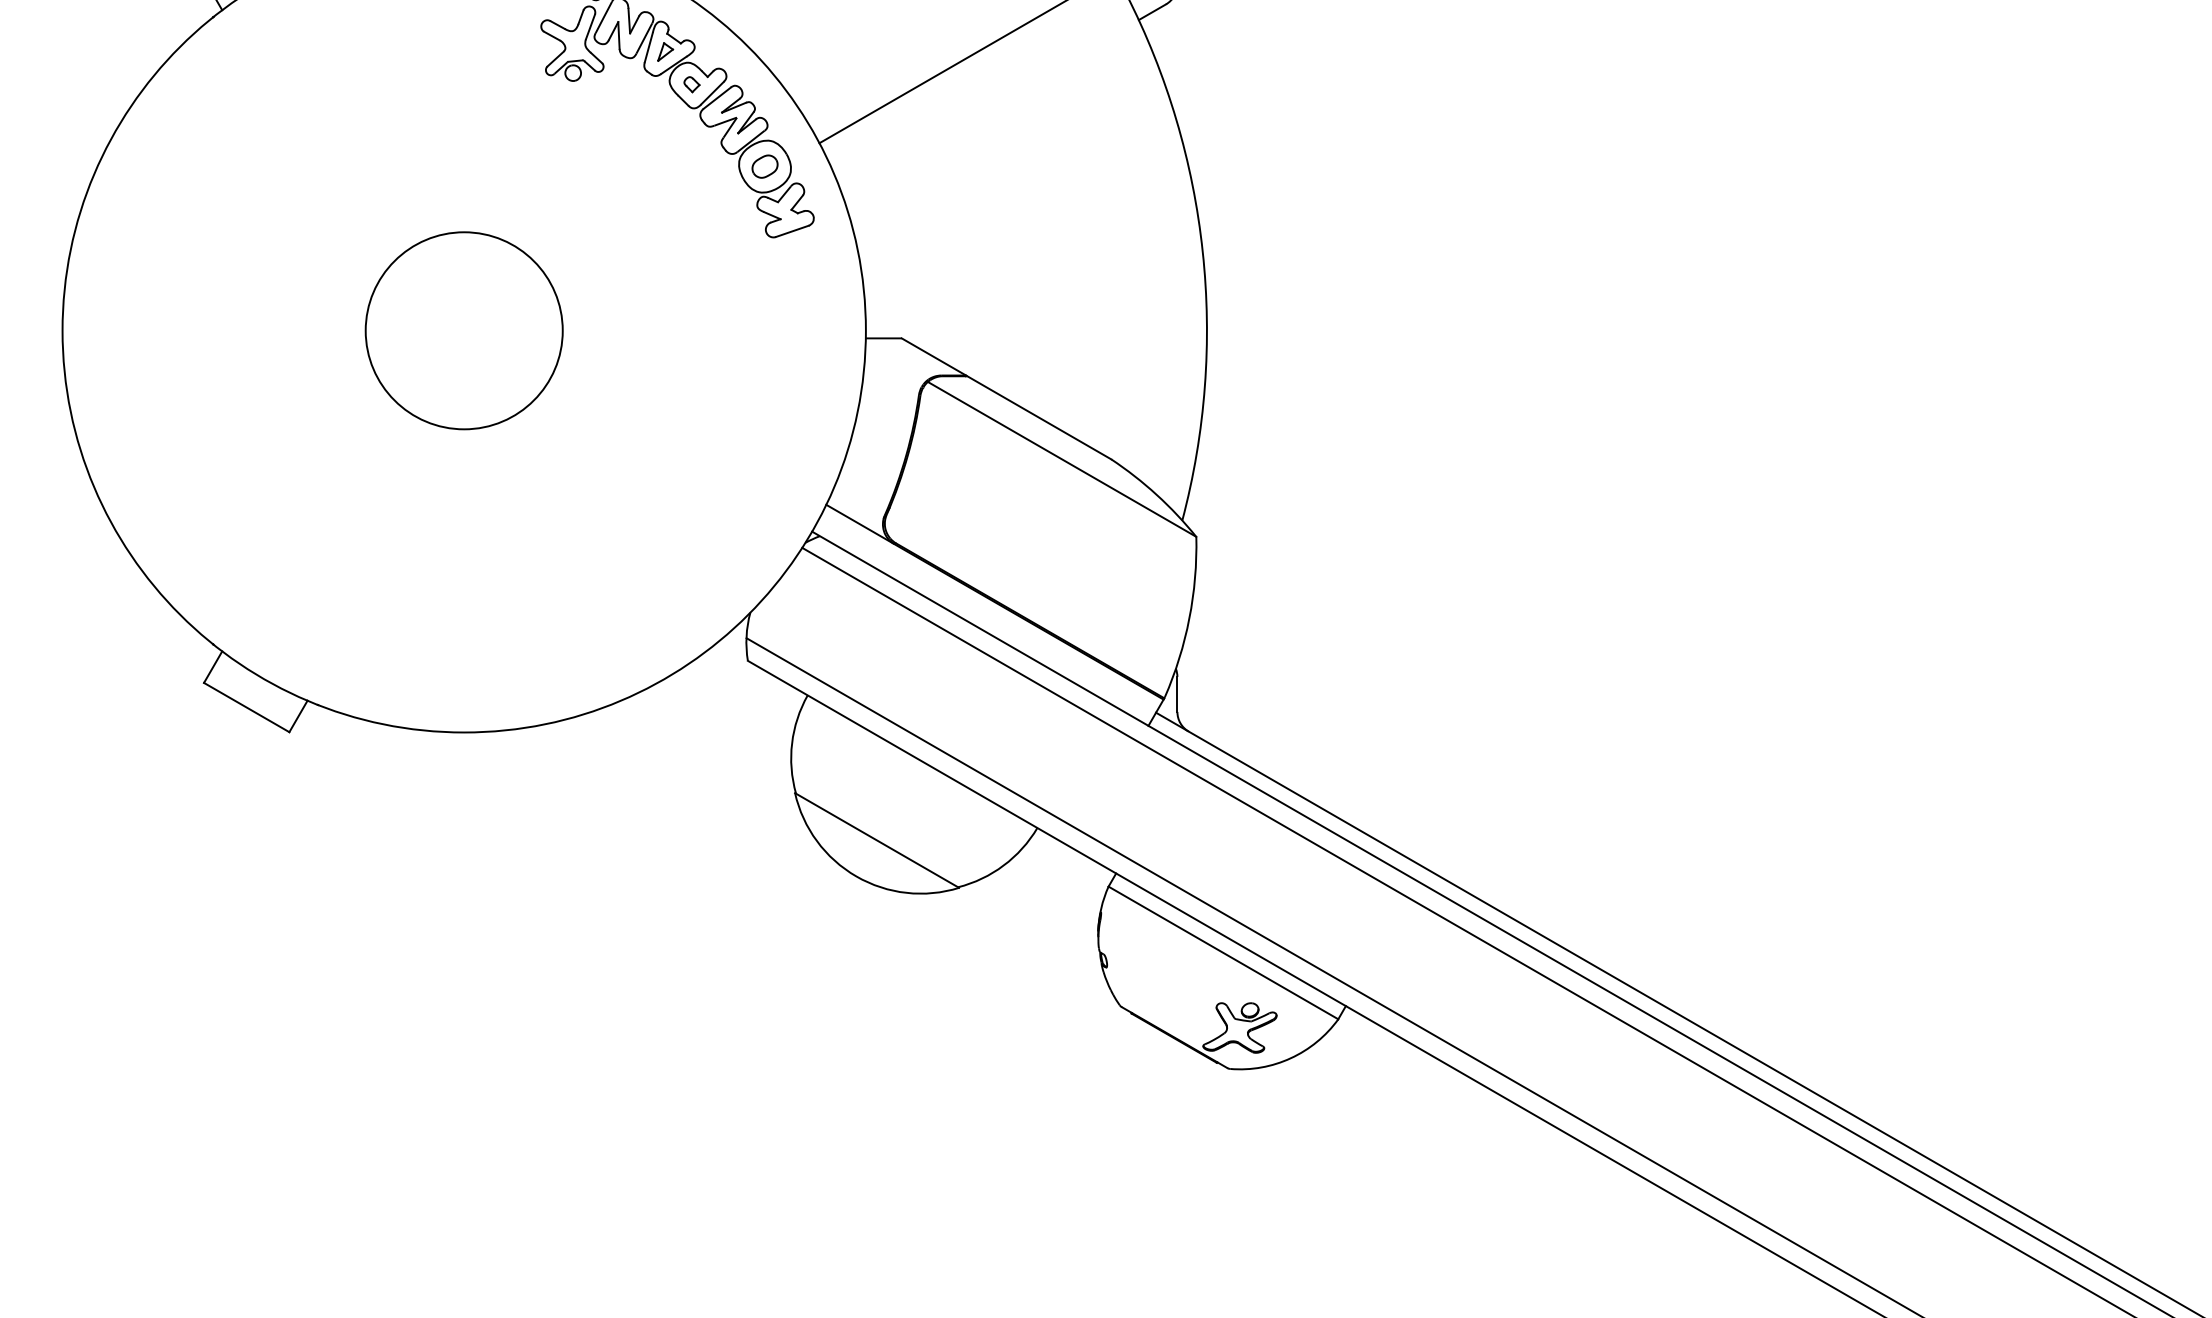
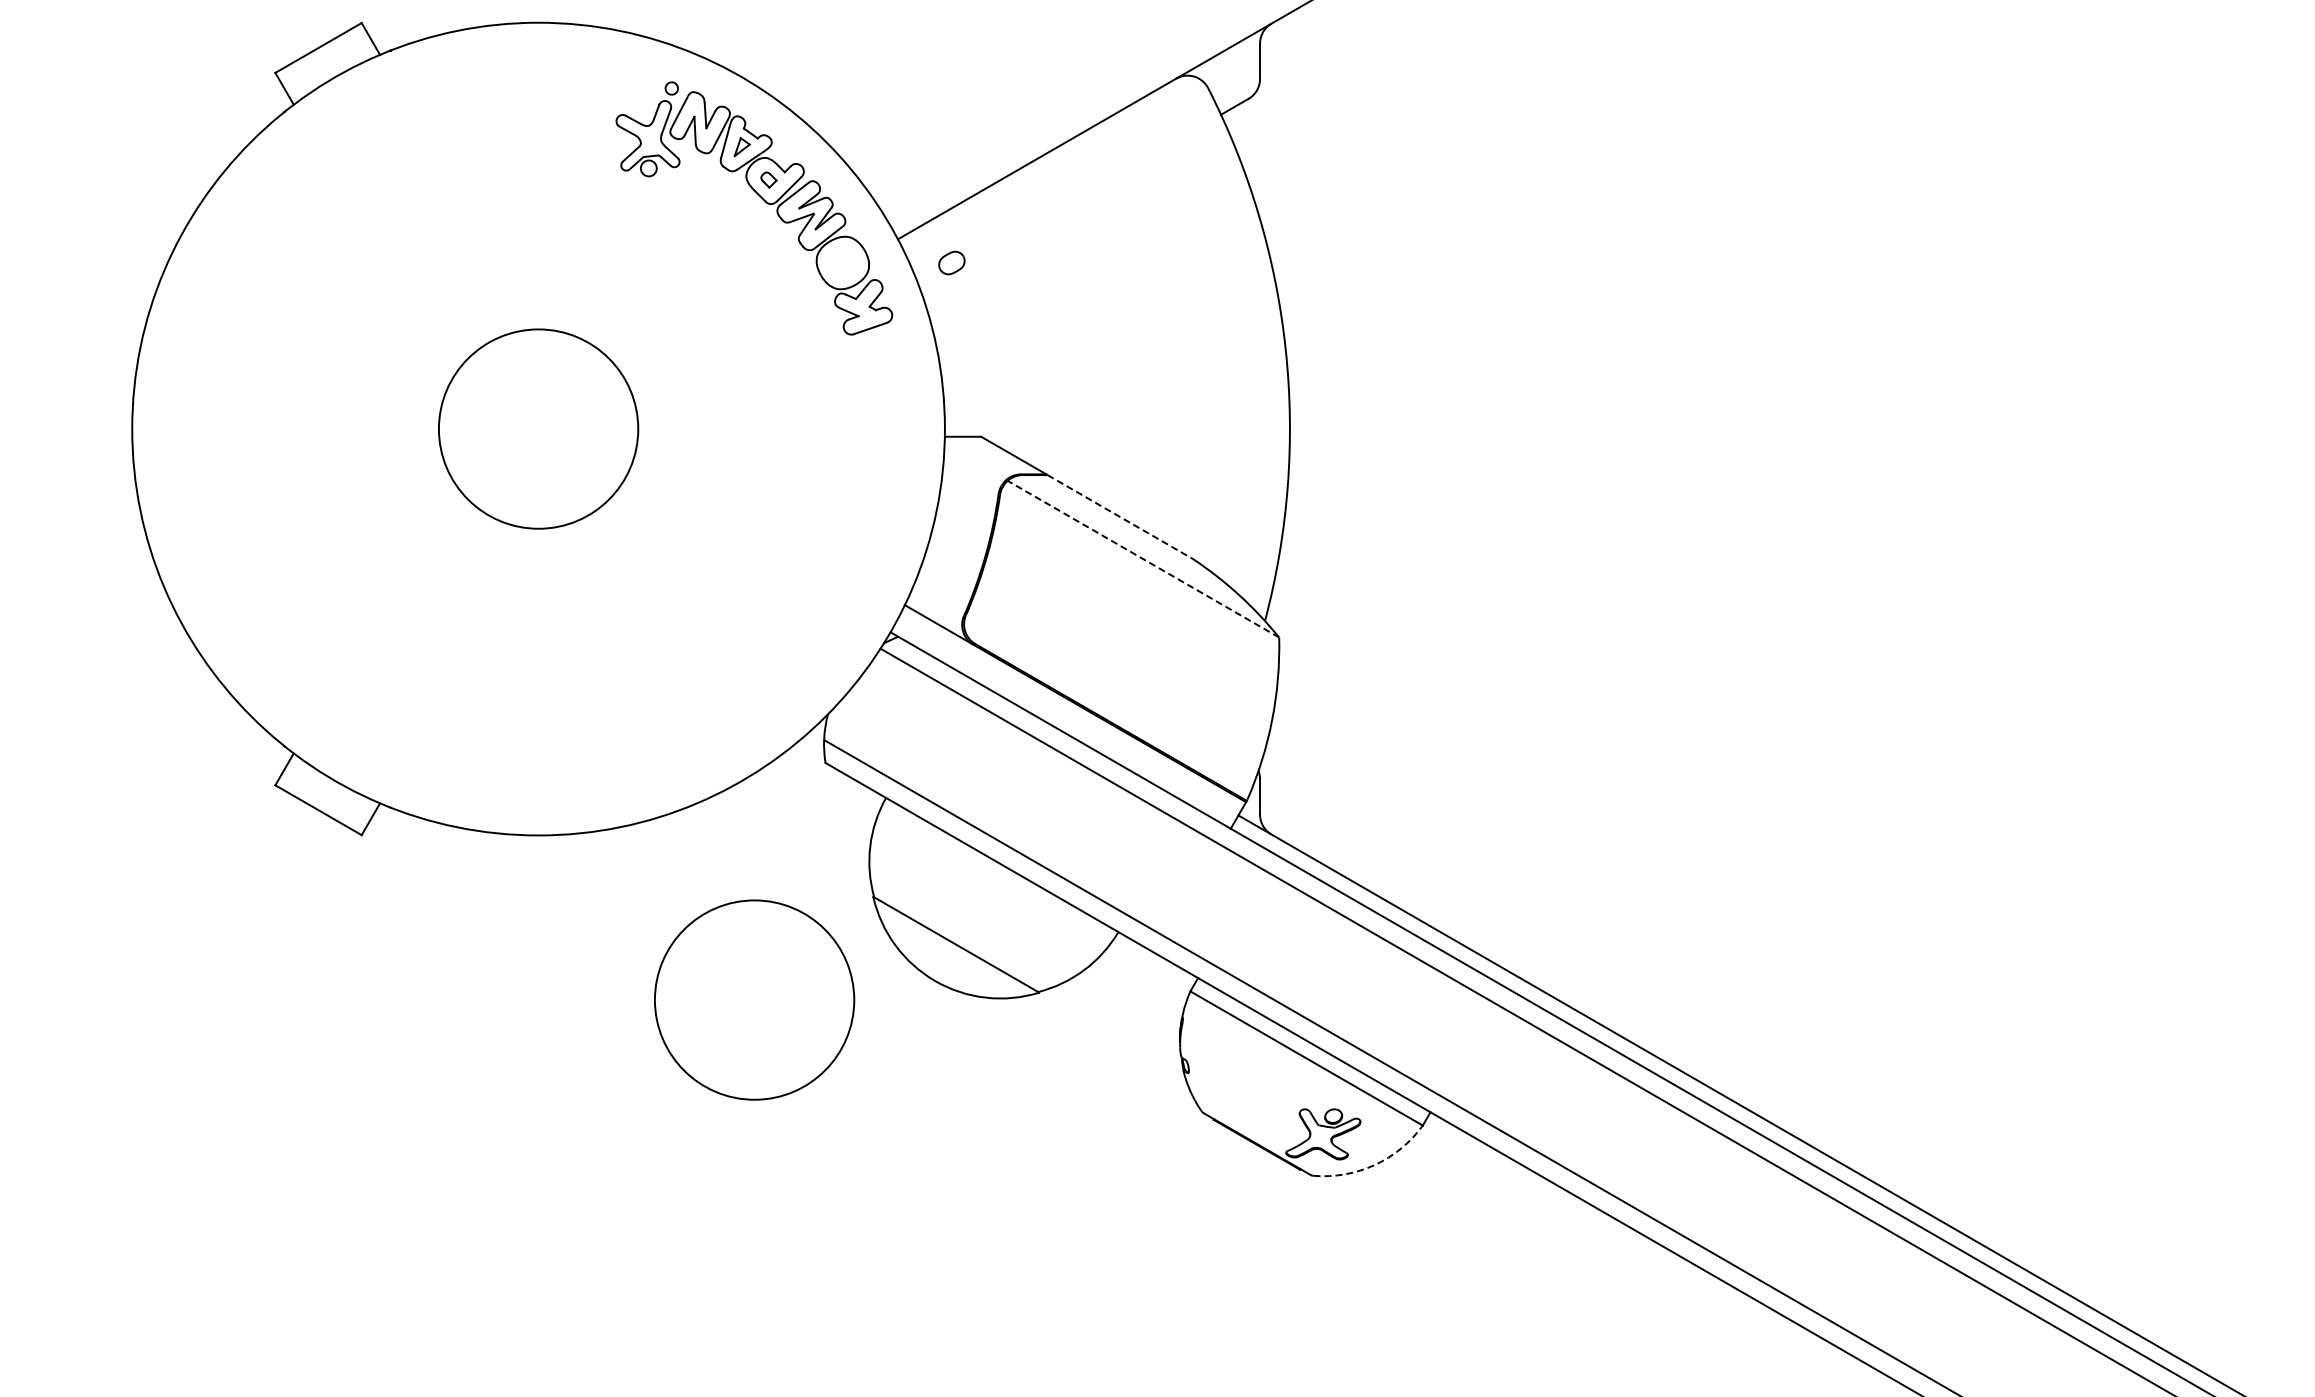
part: (764, 166) -> (951, 262), moved
line: (1039, 418) -> (1120, 517), solid -> dashed
line: (1062, 459) -> (1143, 559), solid -> dashed
circle: (677, 894) -> (754, 999), added
arc: (1290, 1058) -> (1374, 1165), solid -> dashed

